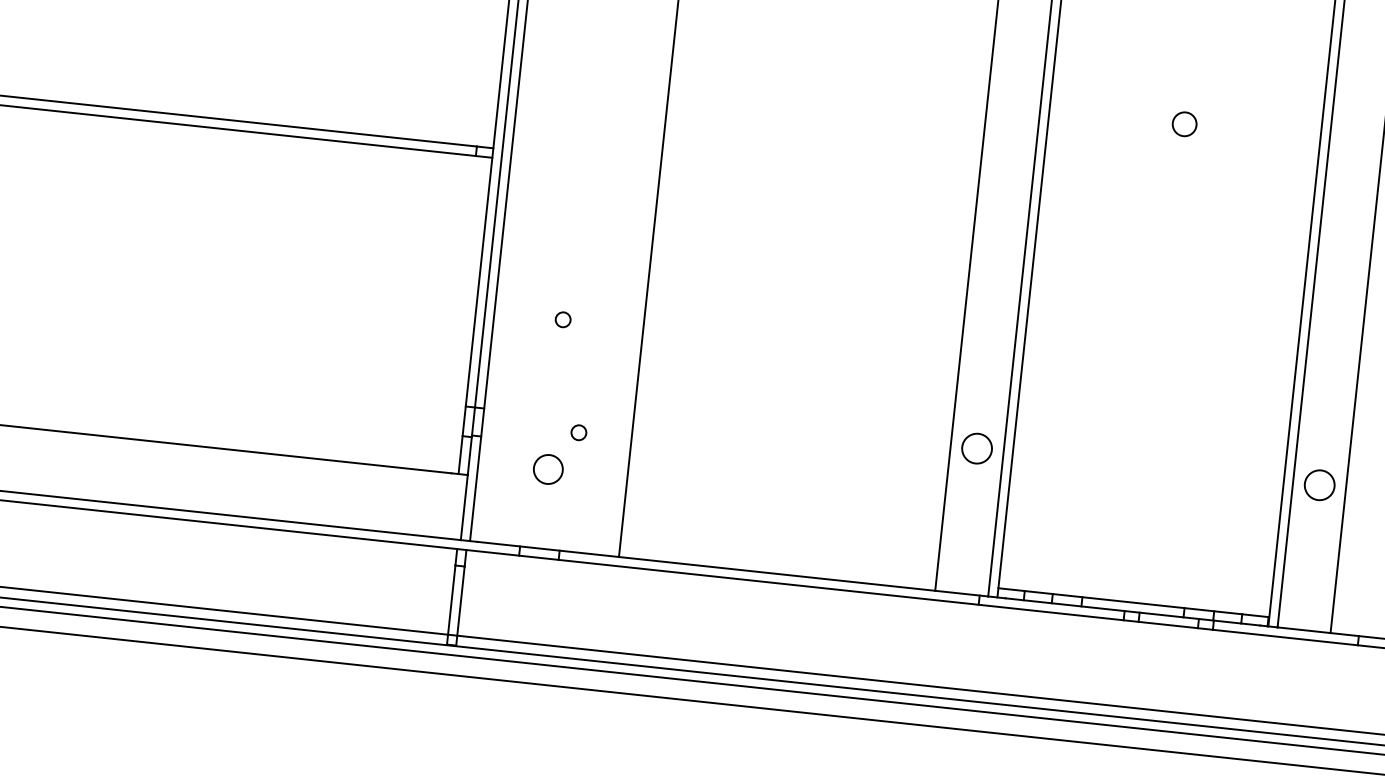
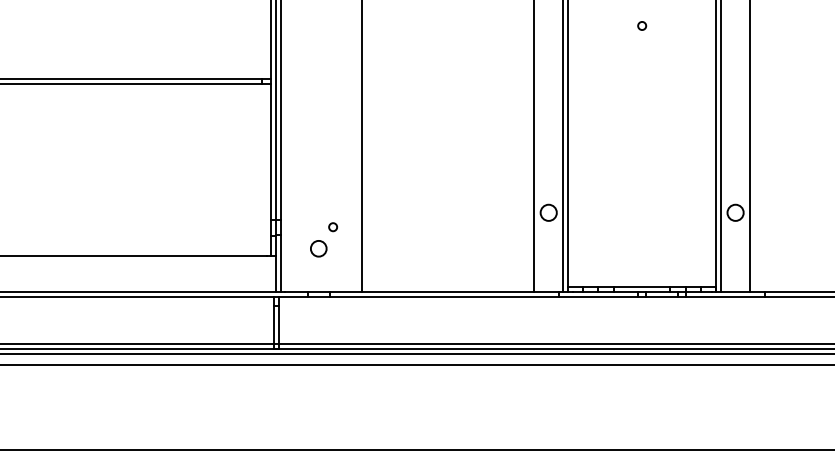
circle: (1185, 123) -> (642, 25), size x0.62
circle: (561, 320) -> (317, 167), removed

